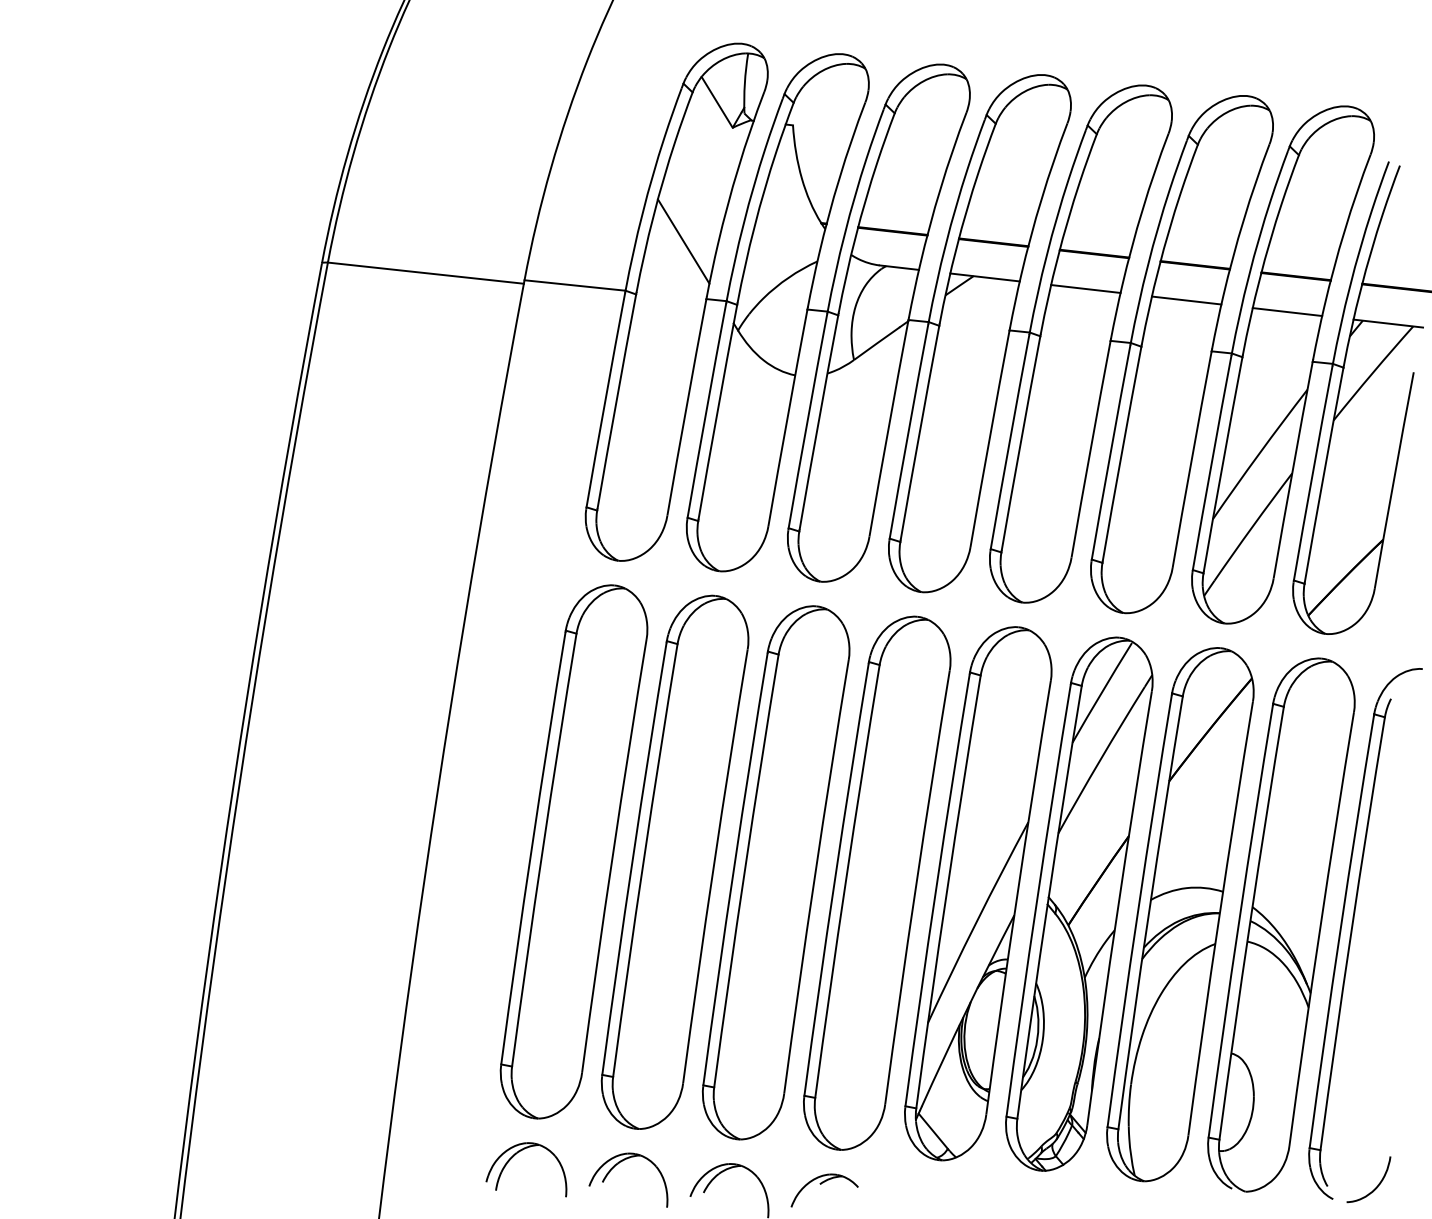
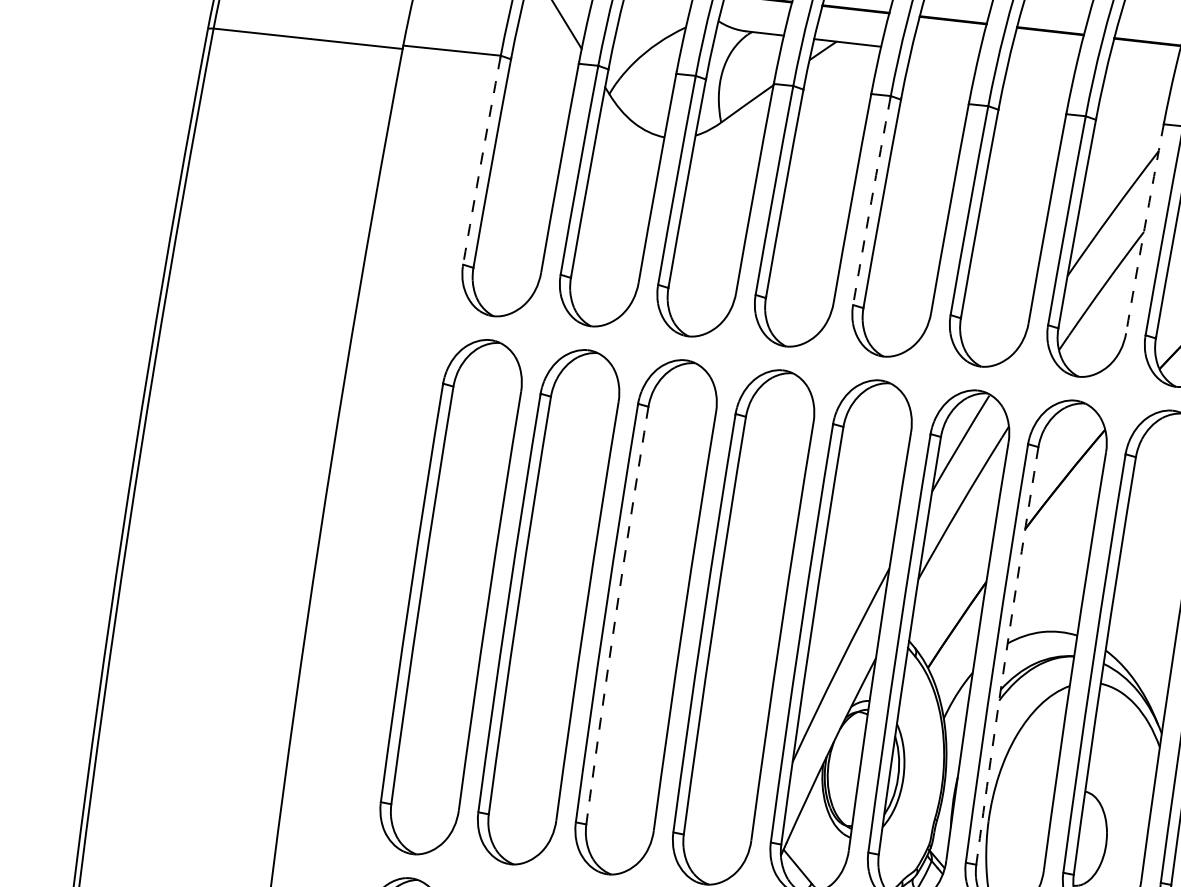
line: (1085, 288) -> (944, 53), removed
line: (1186, 300) -> (1041, 65), removed
line: (1287, 312) -> (1139, 76), removed
arc: (605, 399) -> (481, 160), solid -> dashed
arc: (1009, 441) -> (871, 201), solid -> dashed
arc: (1292, 470) -> (1144, 229), solid -> dashed
arc: (744, 870) -> (615, 615), solid -> dashed
arc: (1149, 912) -> (1006, 655), solid -> dashed

